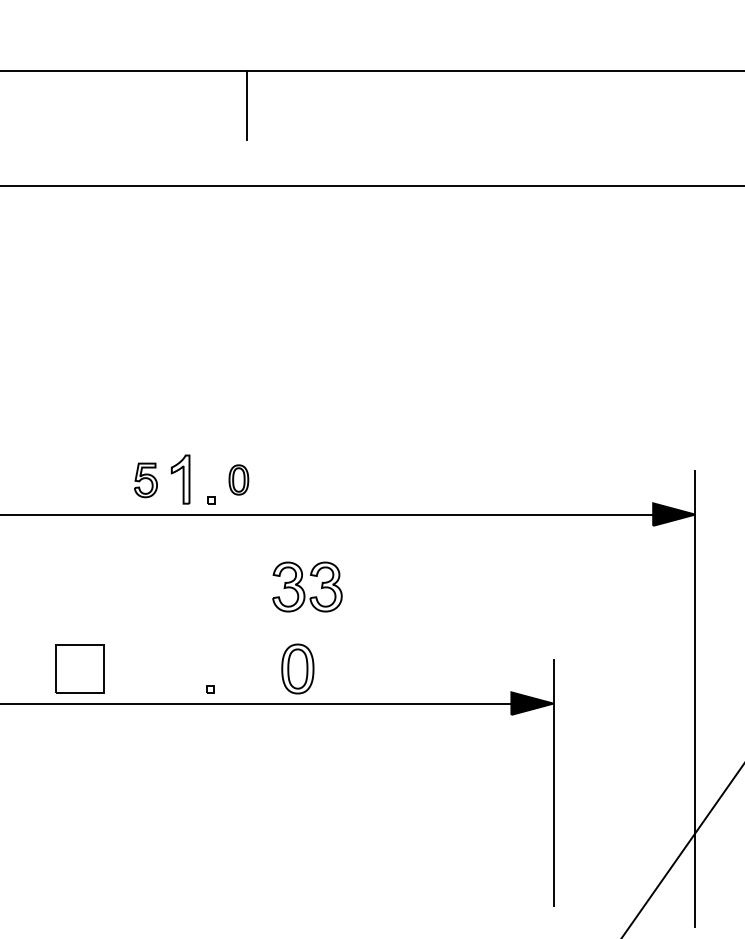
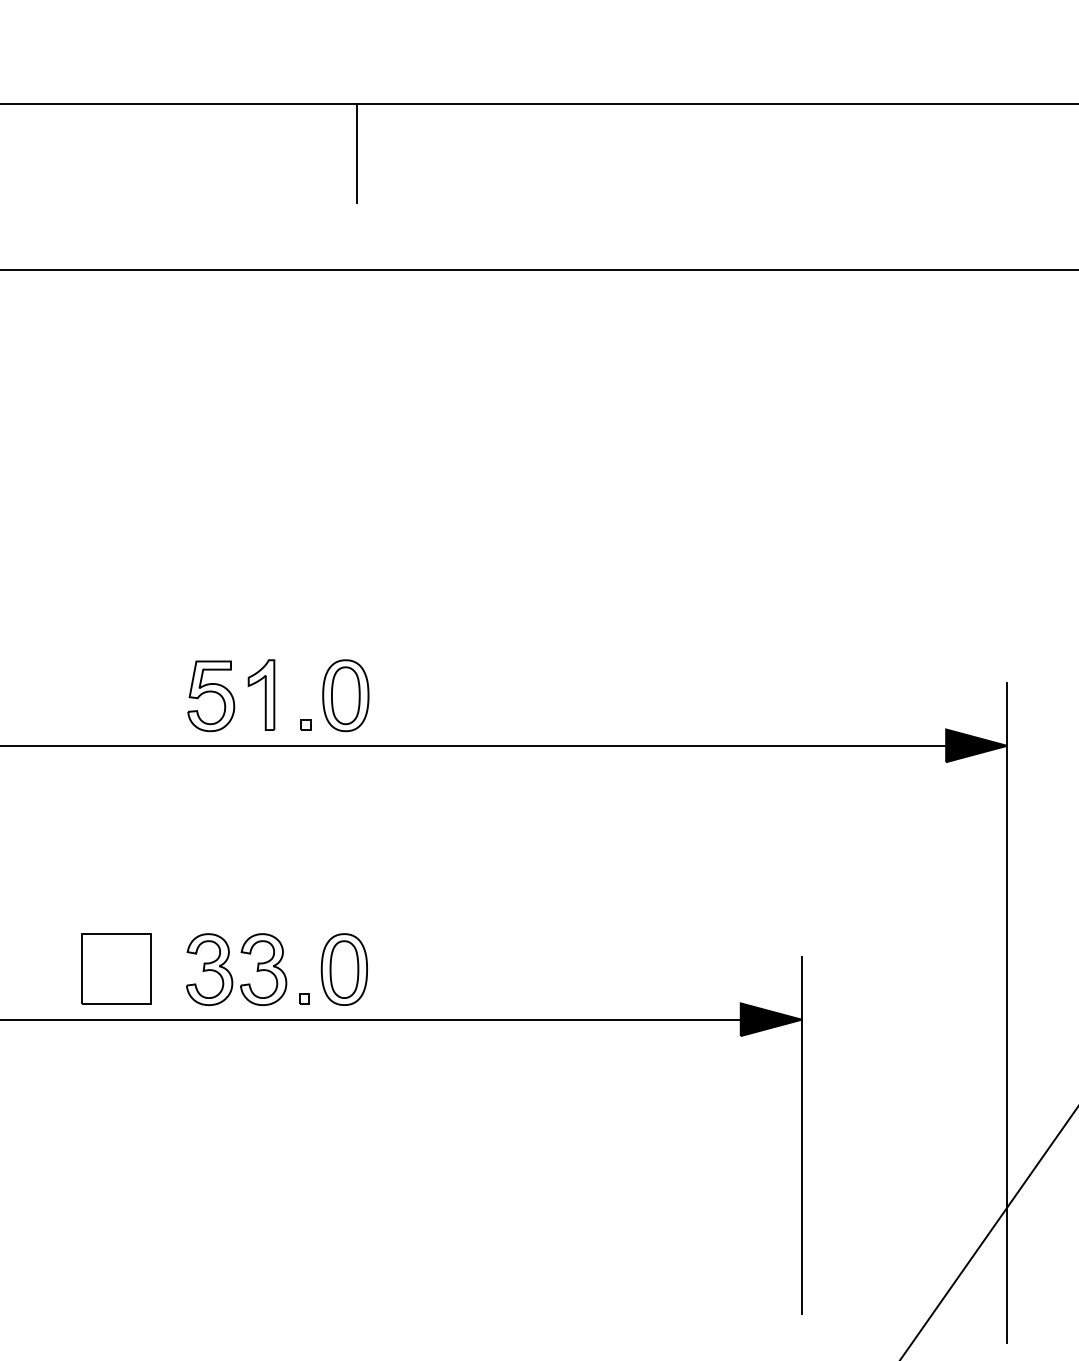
part: (238, 479) -> (345, 694), size x1.67
part: (145, 480) -> (210, 696), size x1.43
part: (307, 586) -> (236, 968), moved
part: (297, 668) -> (343, 968), moved

